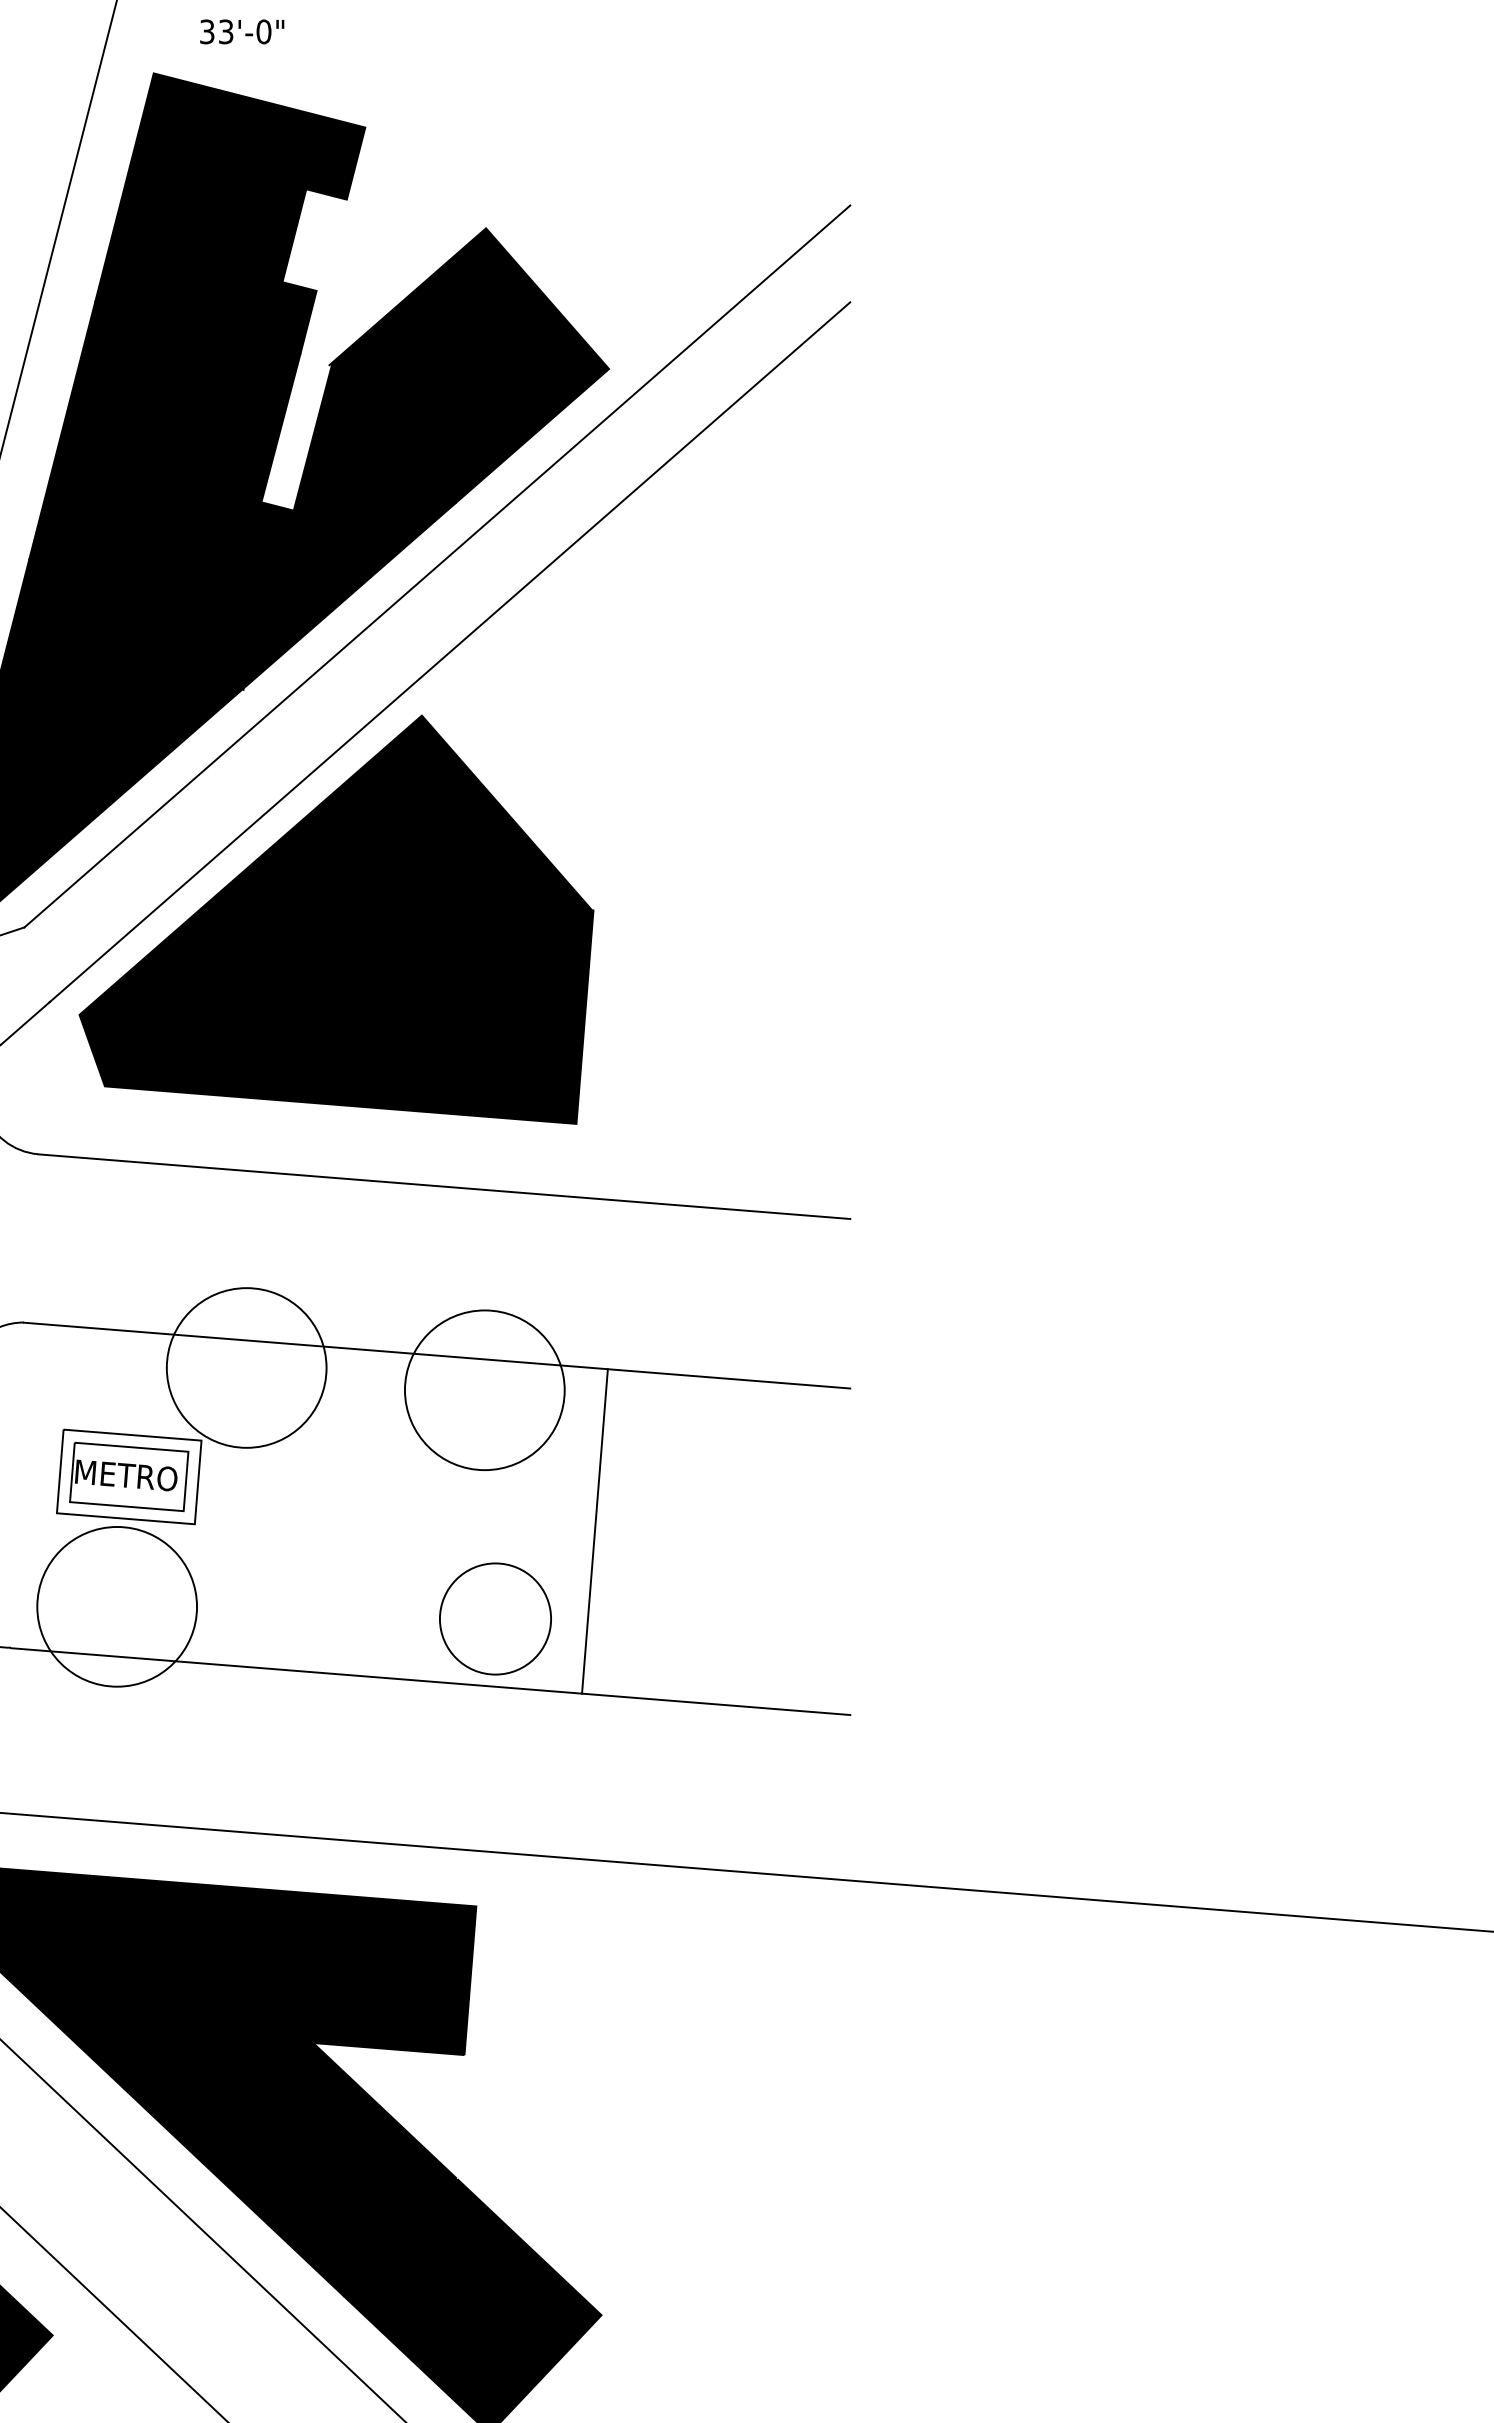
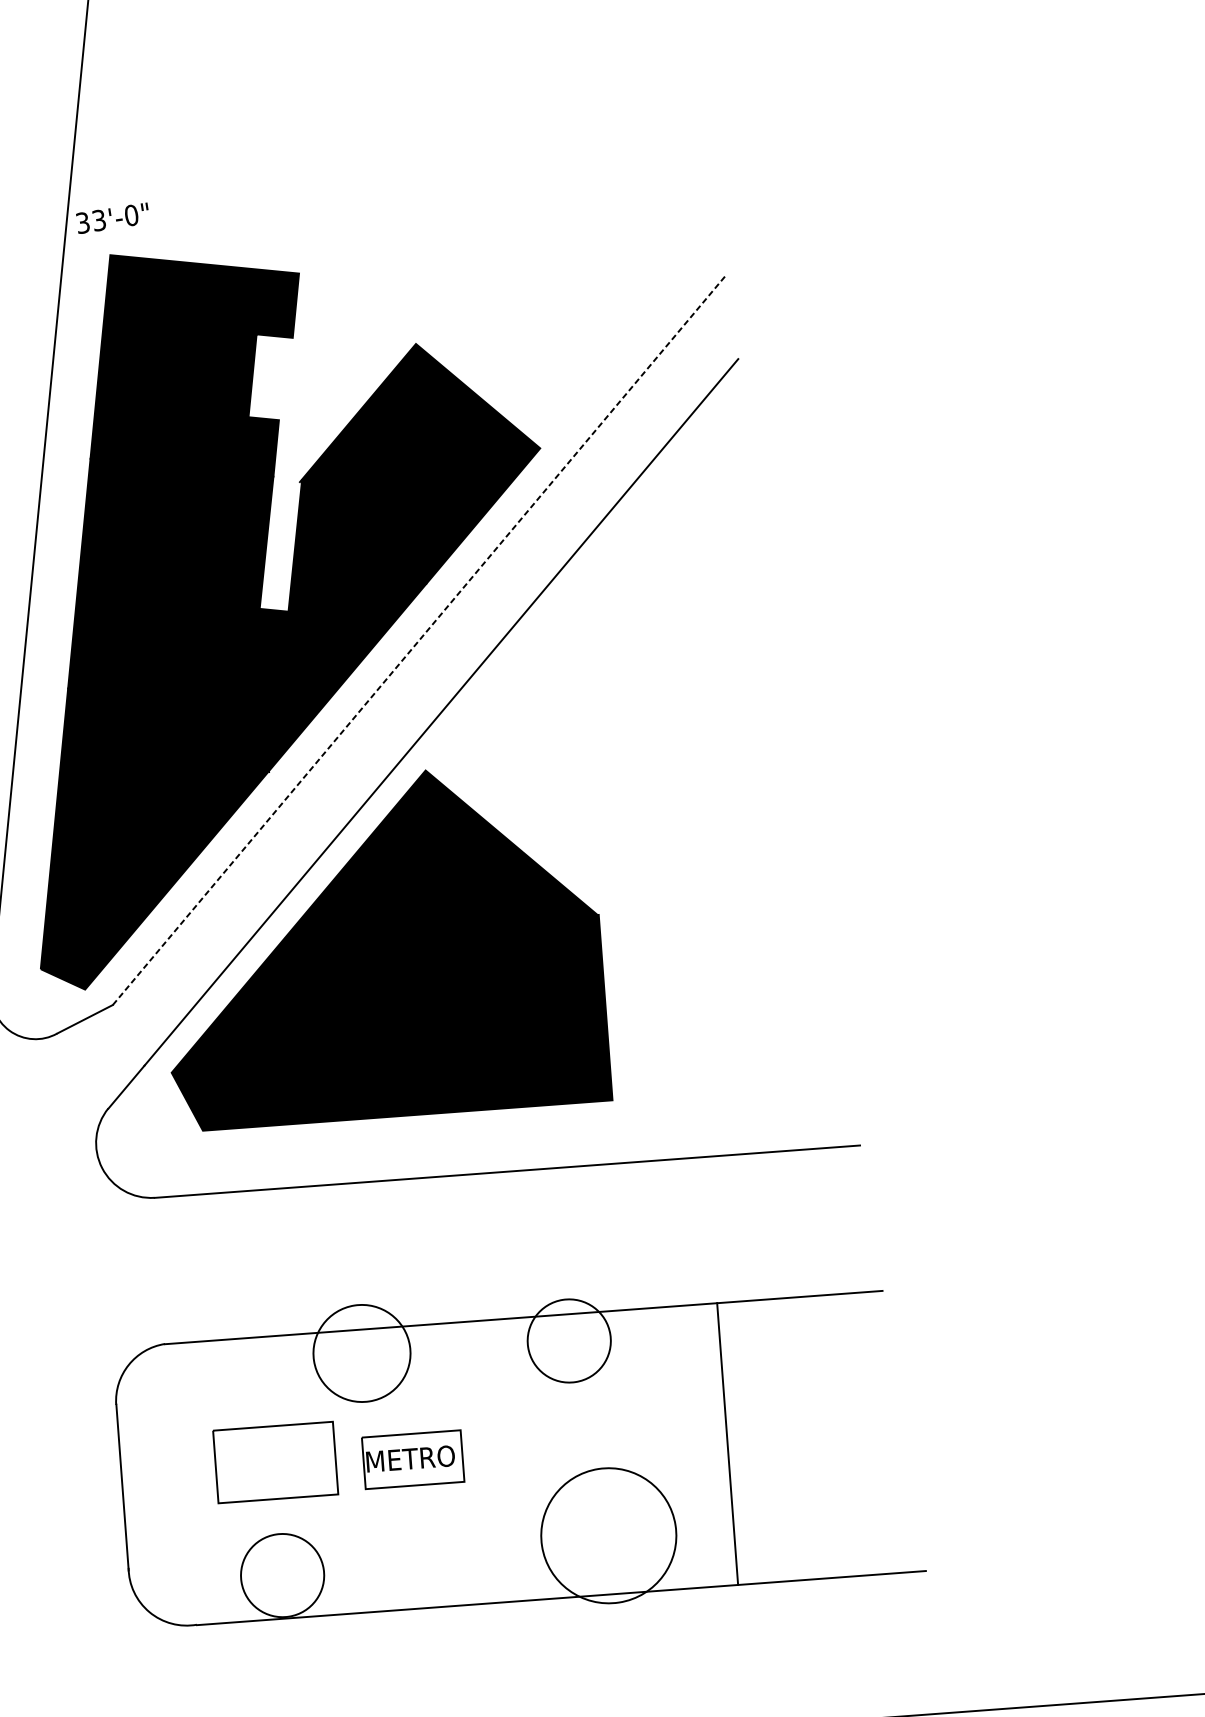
text: (242, 31) -> (113, 217), moved
line: (437, 566) -> (419, 640), solid -> dashed
circle: (246, 1367) -> (361, 1353), size x0.7
circle: (484, 1390) -> (569, 1341), size x0.6
part: (129, 1476) -> (413, 1459), moved
line: (594, 1531) -> (727, 1444), moved
circle: (117, 1606) -> (282, 1575), size x0.6
circle: (495, 1618) -> (608, 1535), size x1.4

